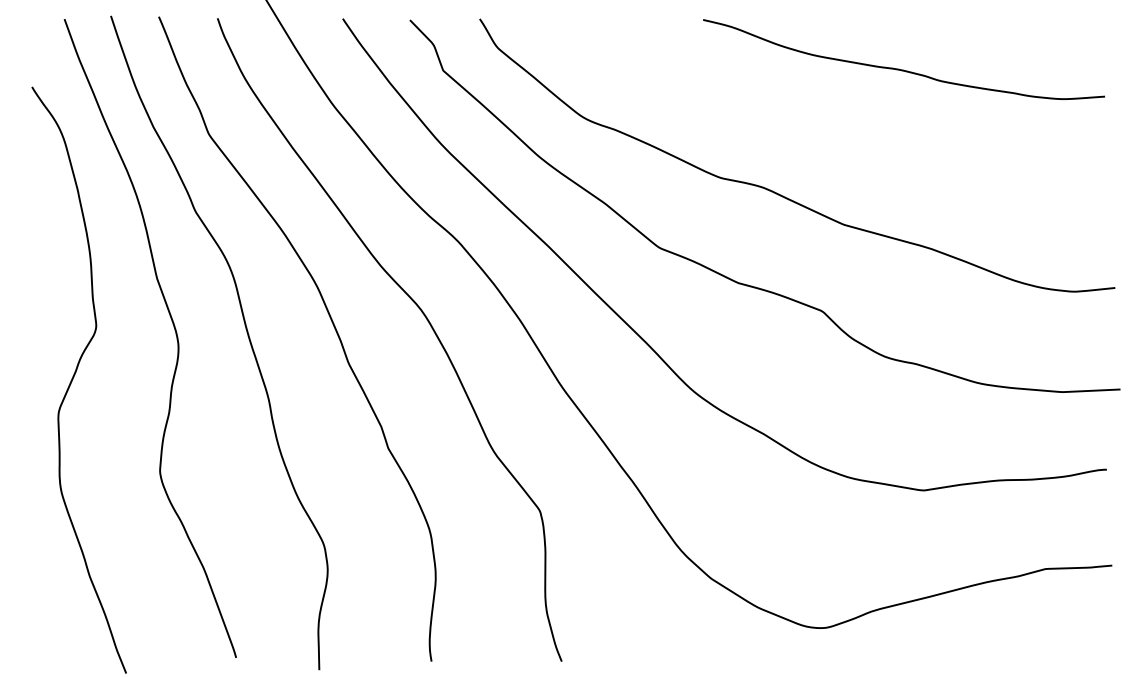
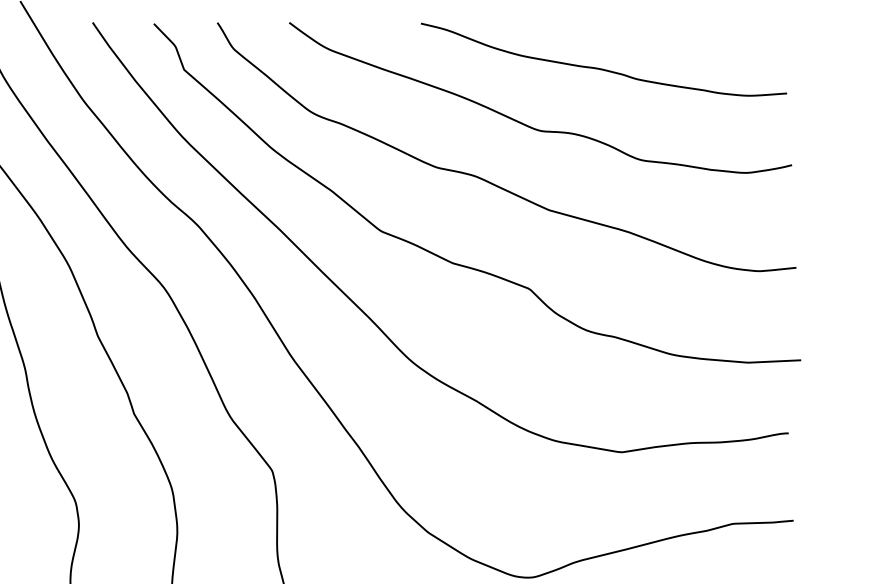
curve: (823, 132) -> (530, 126), added

